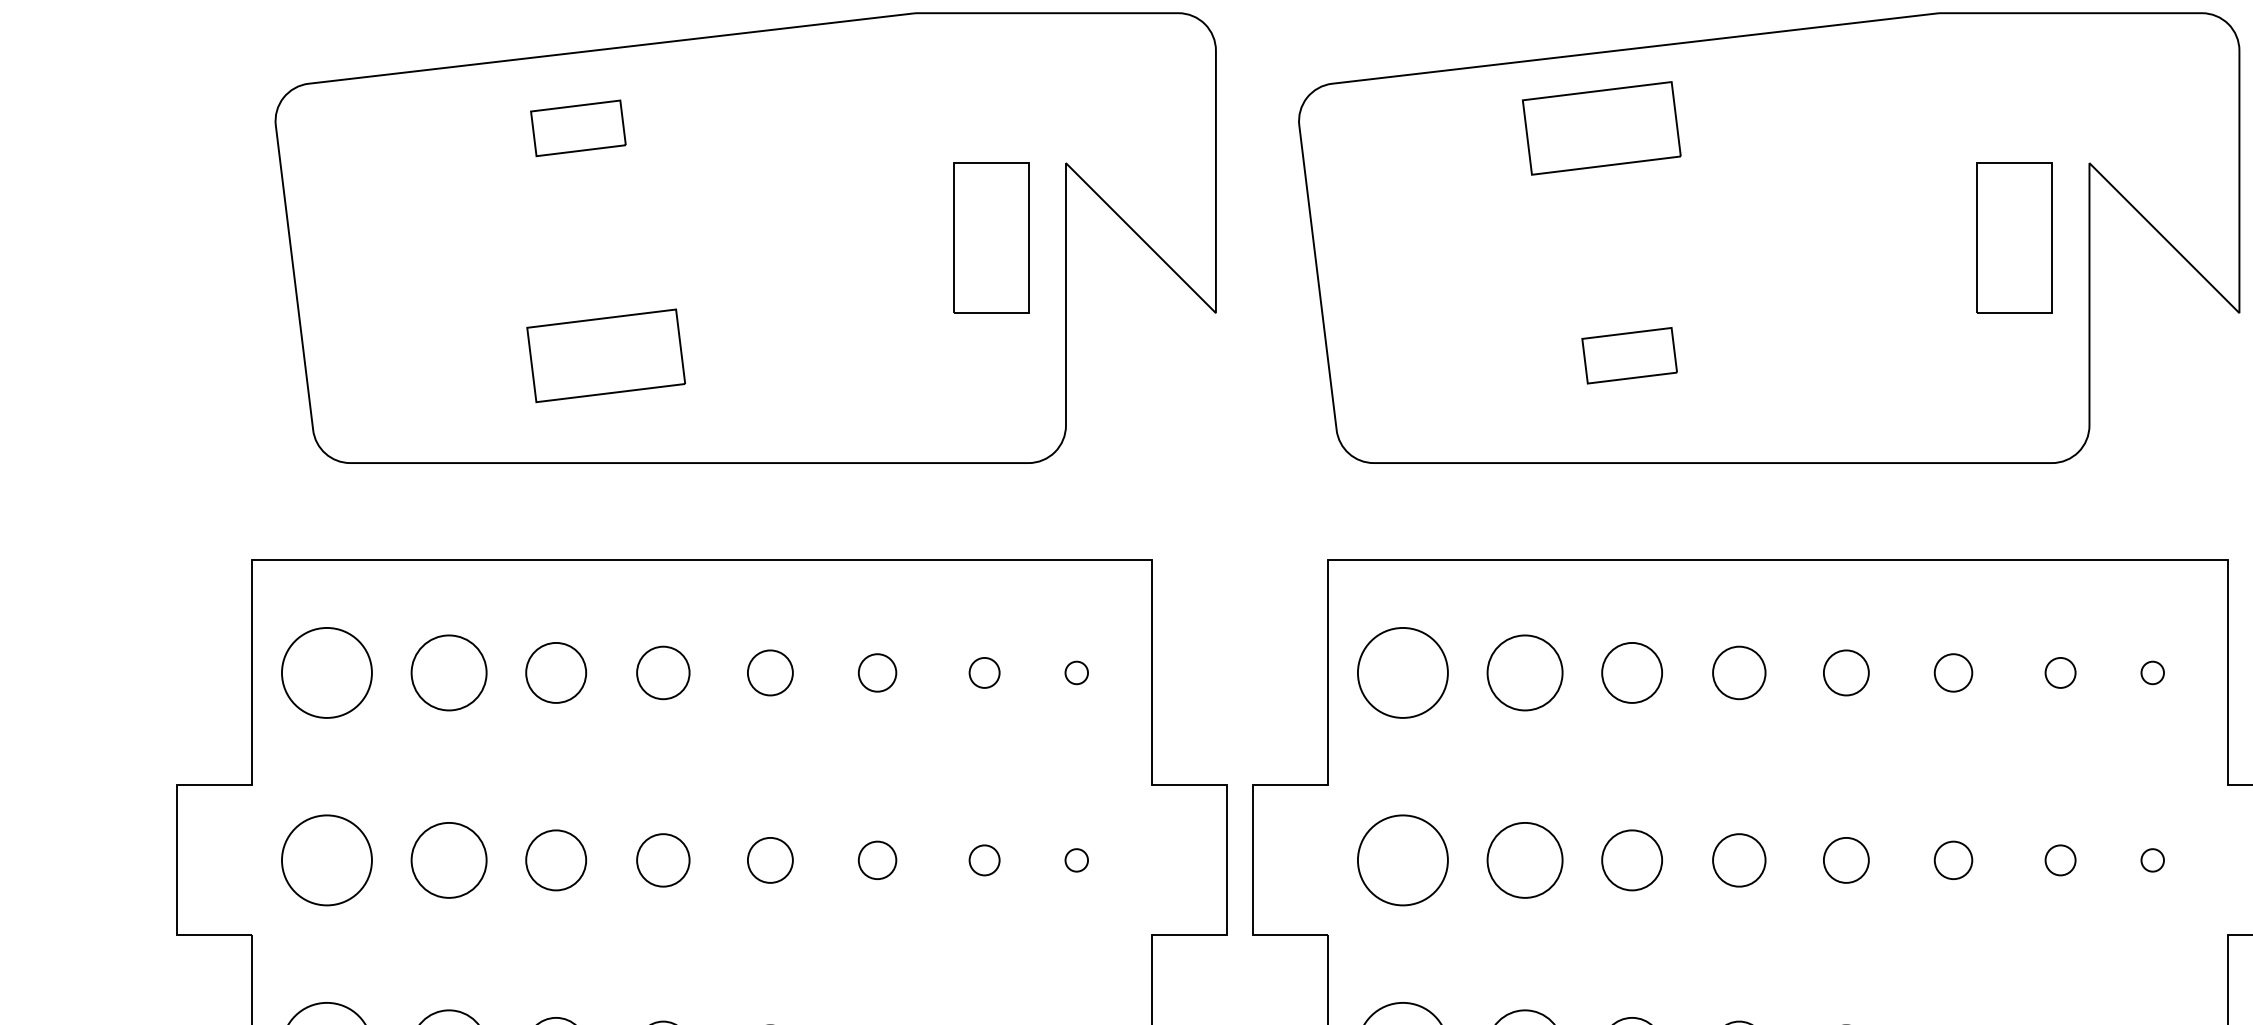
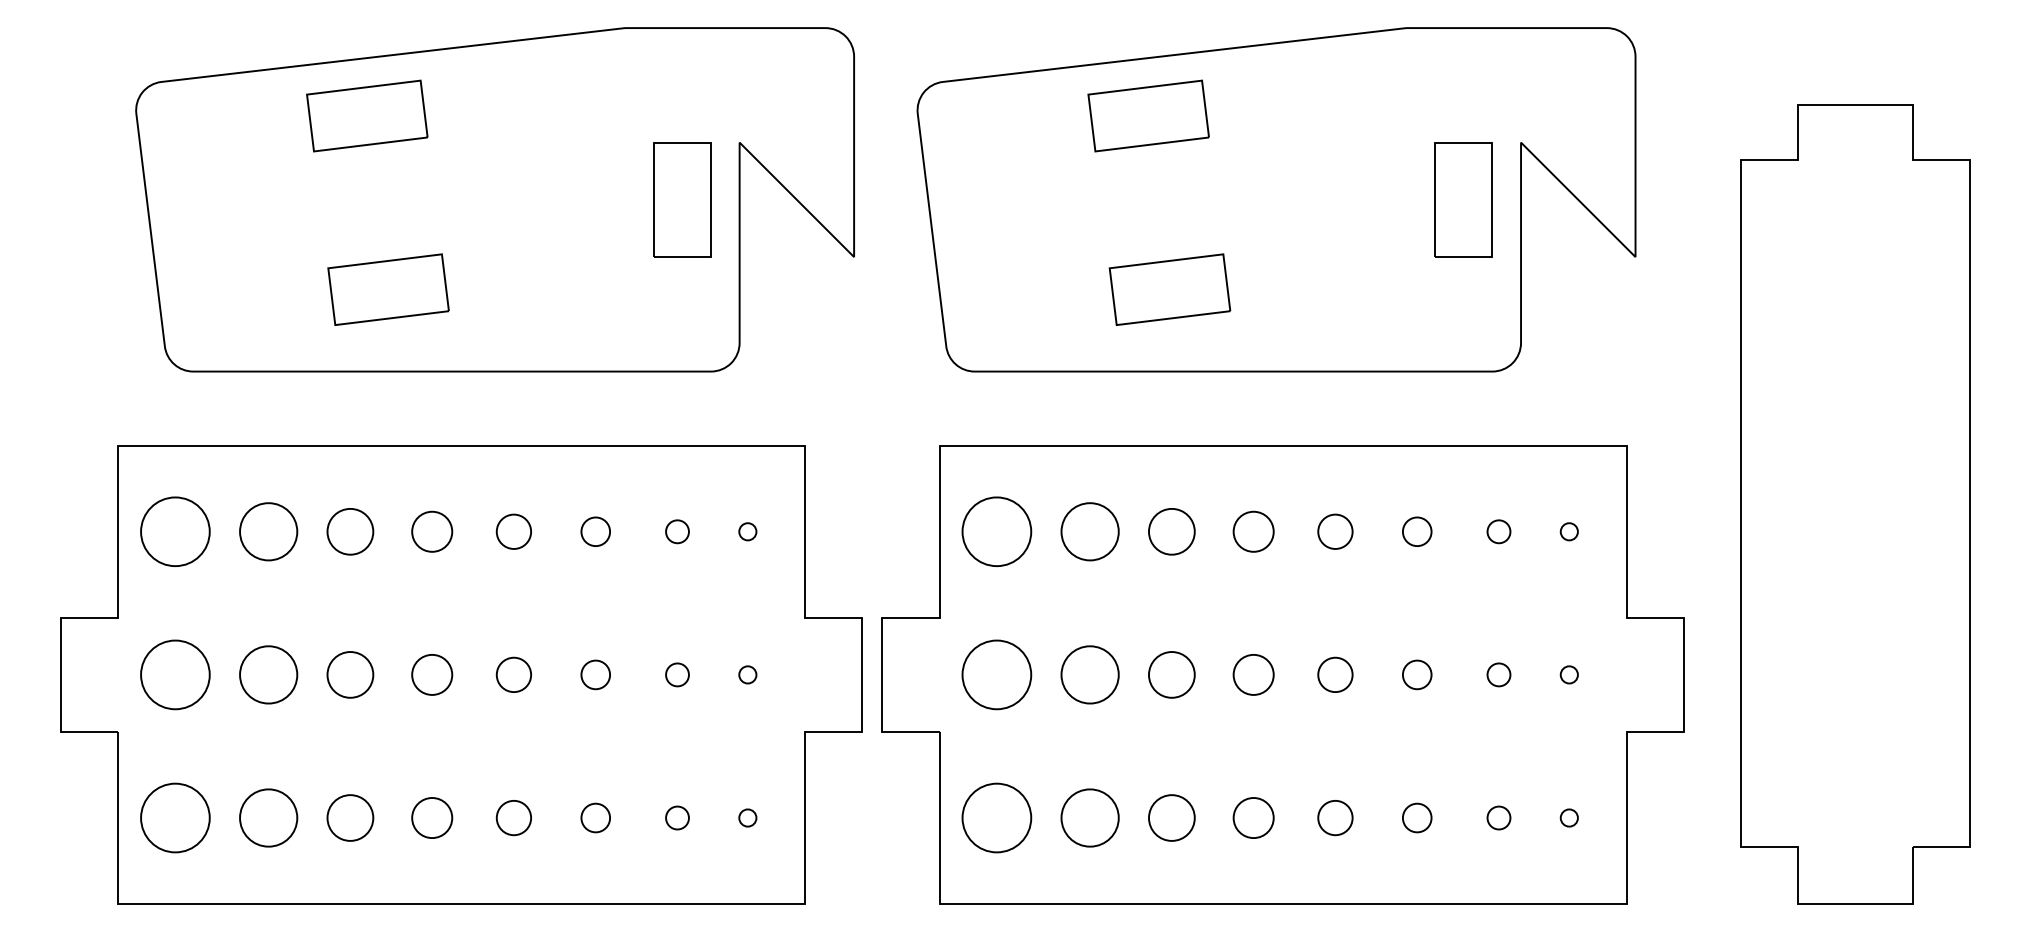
part: (578, 127) -> (367, 115), size x1.67
part: (1629, 355) -> (1169, 289), size x1.67

